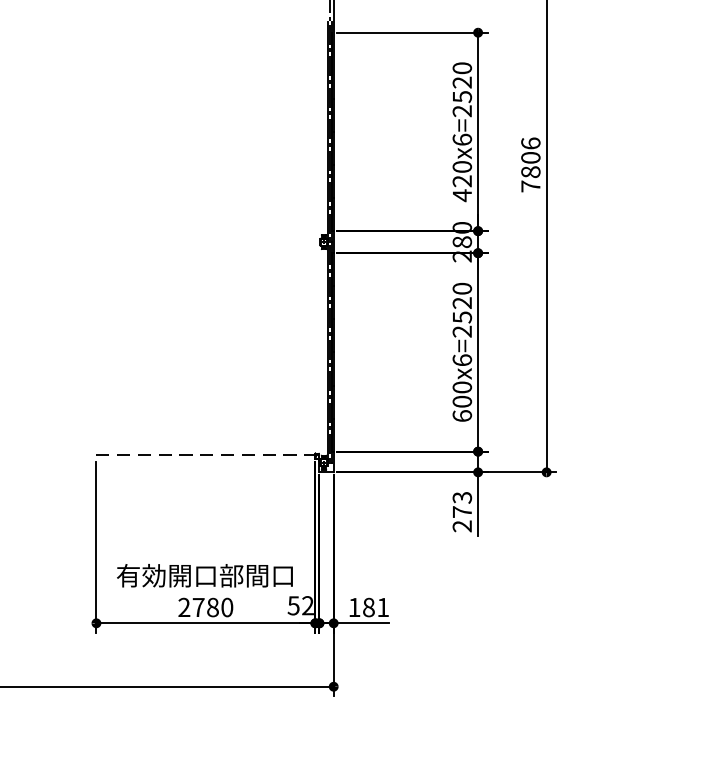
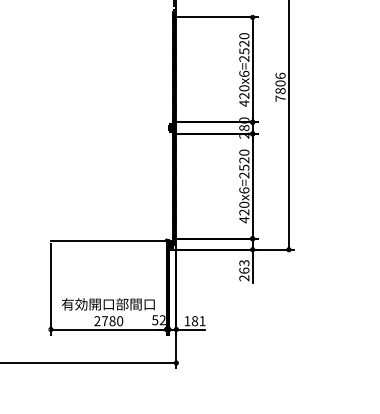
text: (462, 409) -> (244, 216), 600x6=2520 -> 420x6=2520
line: (205, 454) -> (108, 240), dashed -> solid
text: (462, 511) -> (244, 270), 273 -> 263

